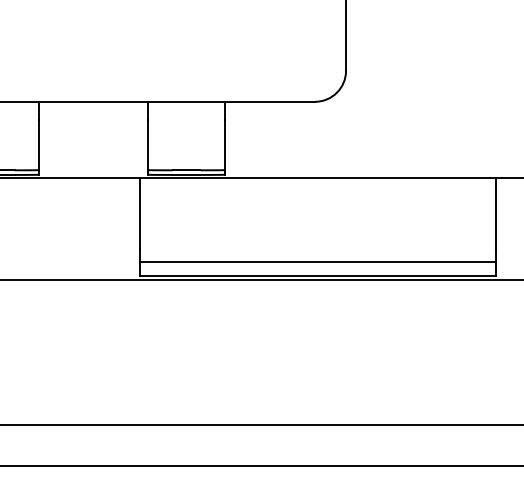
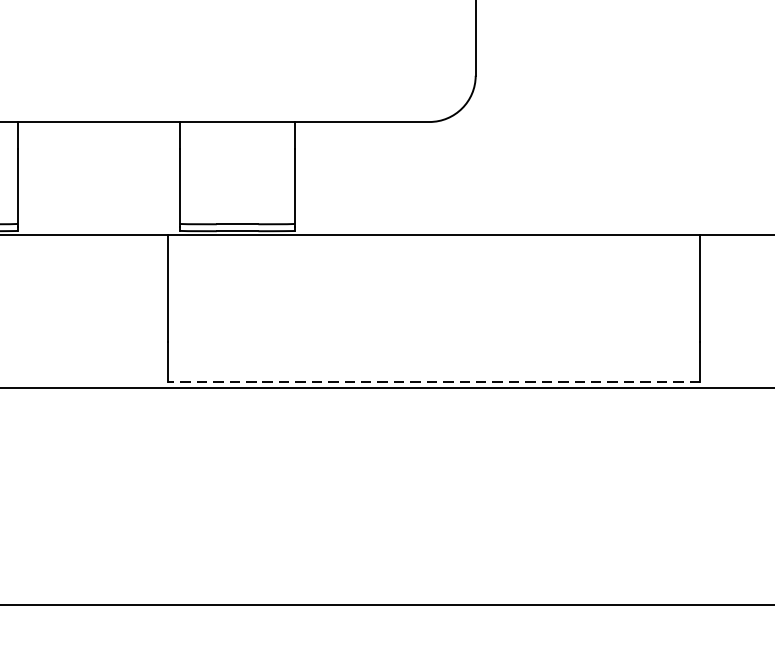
line: (318, 262) -> (434, 361), removed
line: (317, 275) -> (433, 381), solid -> dashed

